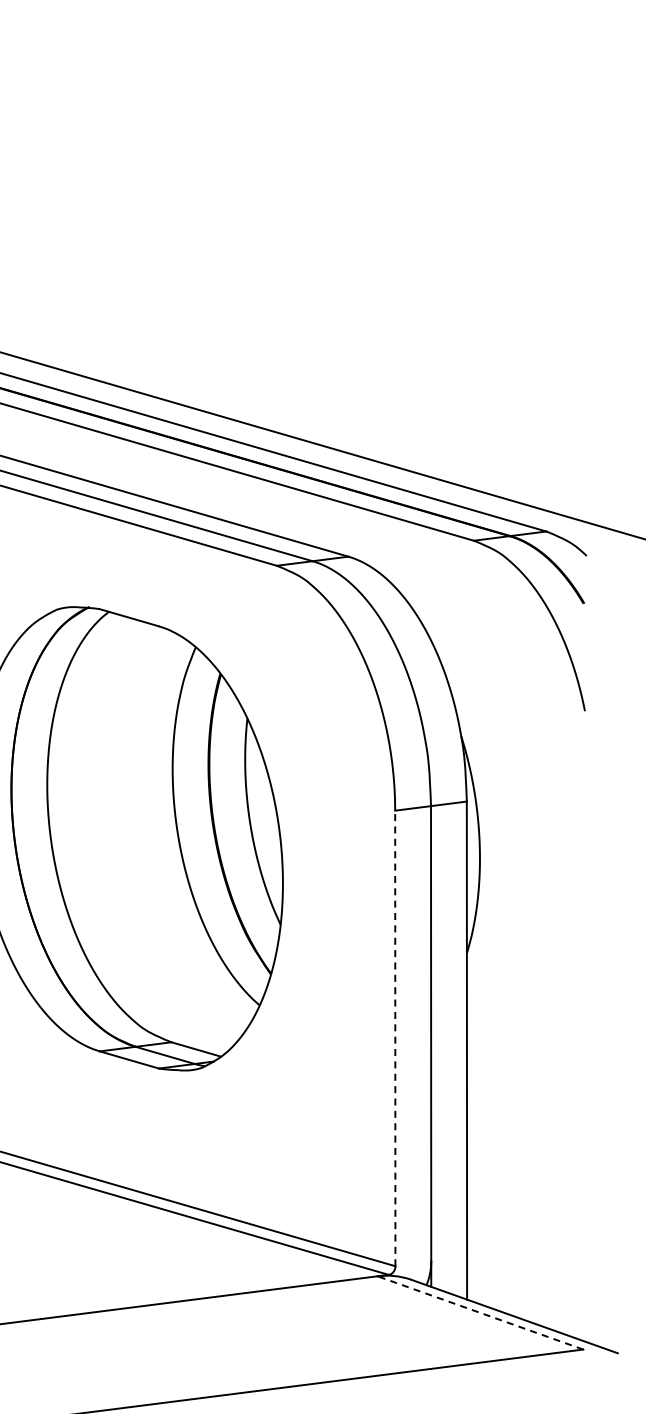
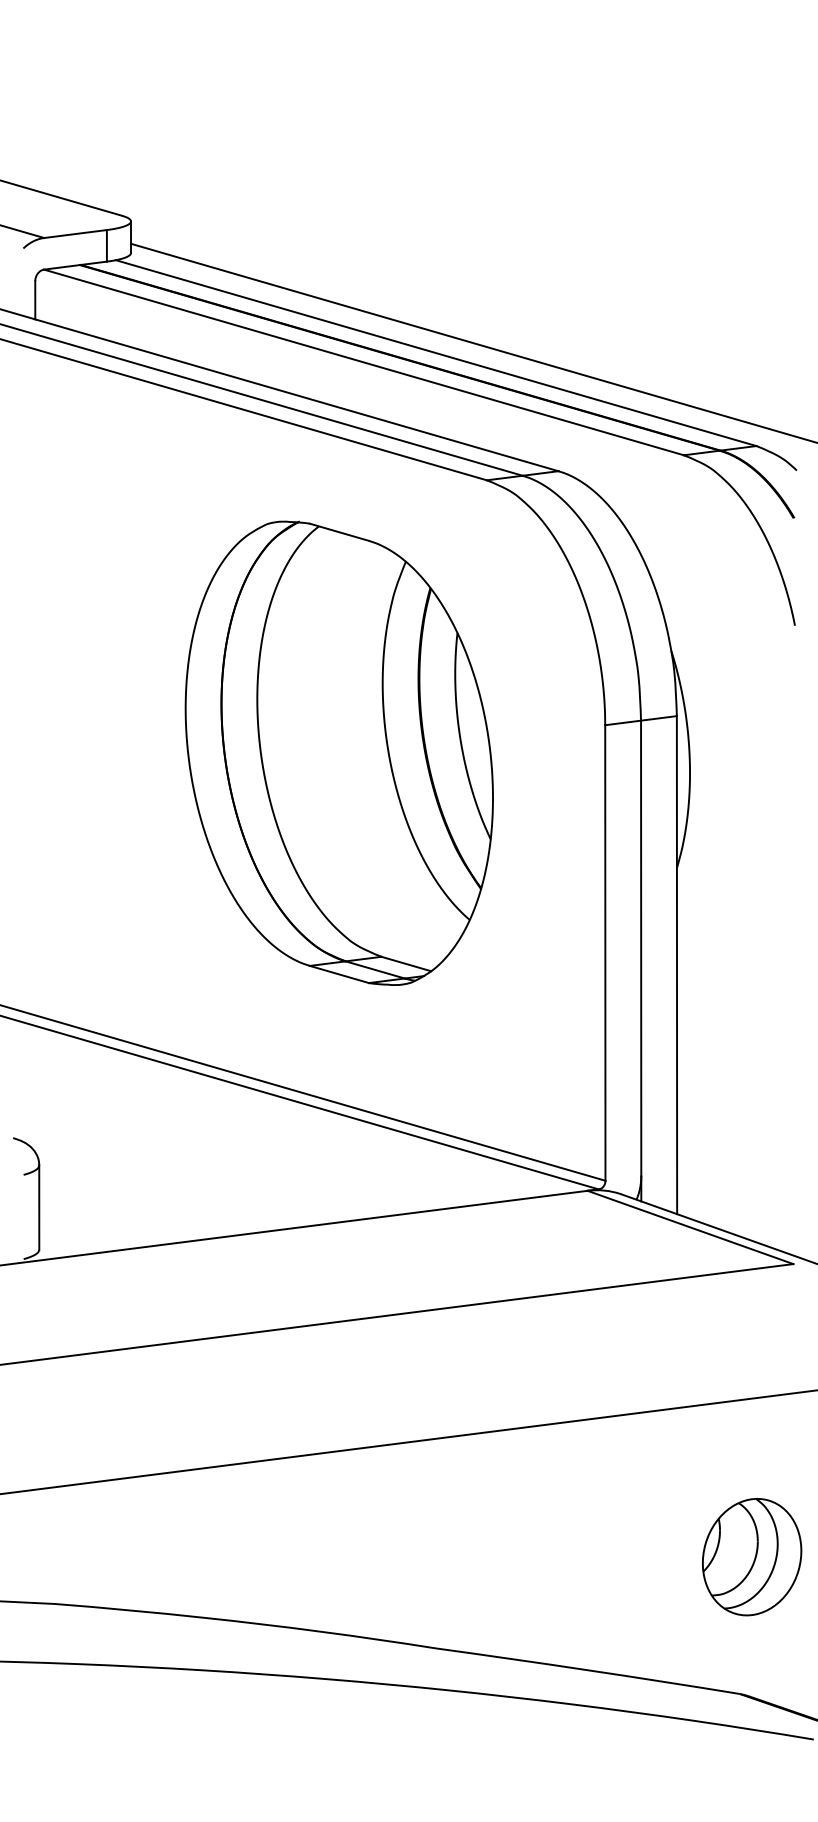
line: (395, 1038) -> (605, 953), dashed -> solid
line: (480, 1312) -> (690, 1227), dashed -> solid

